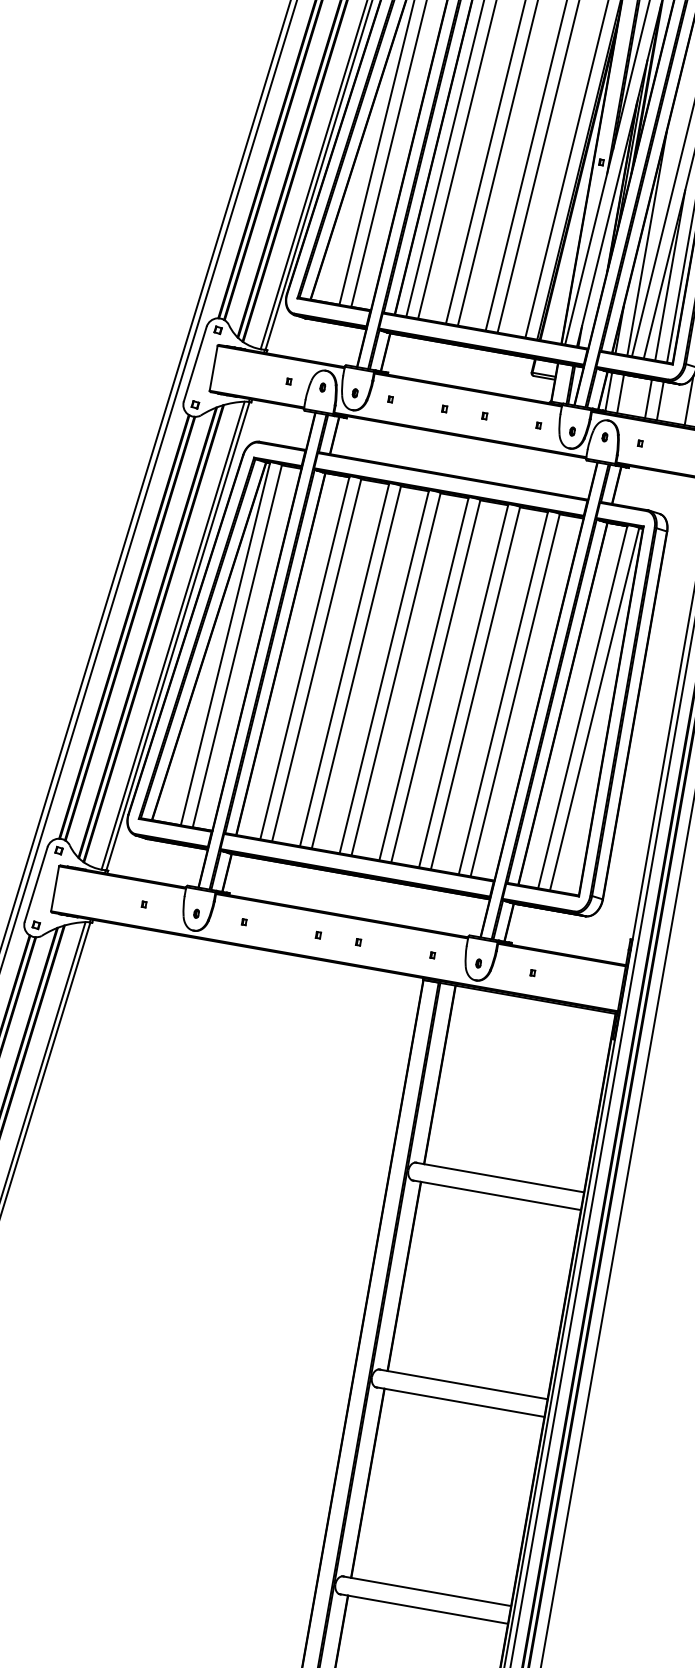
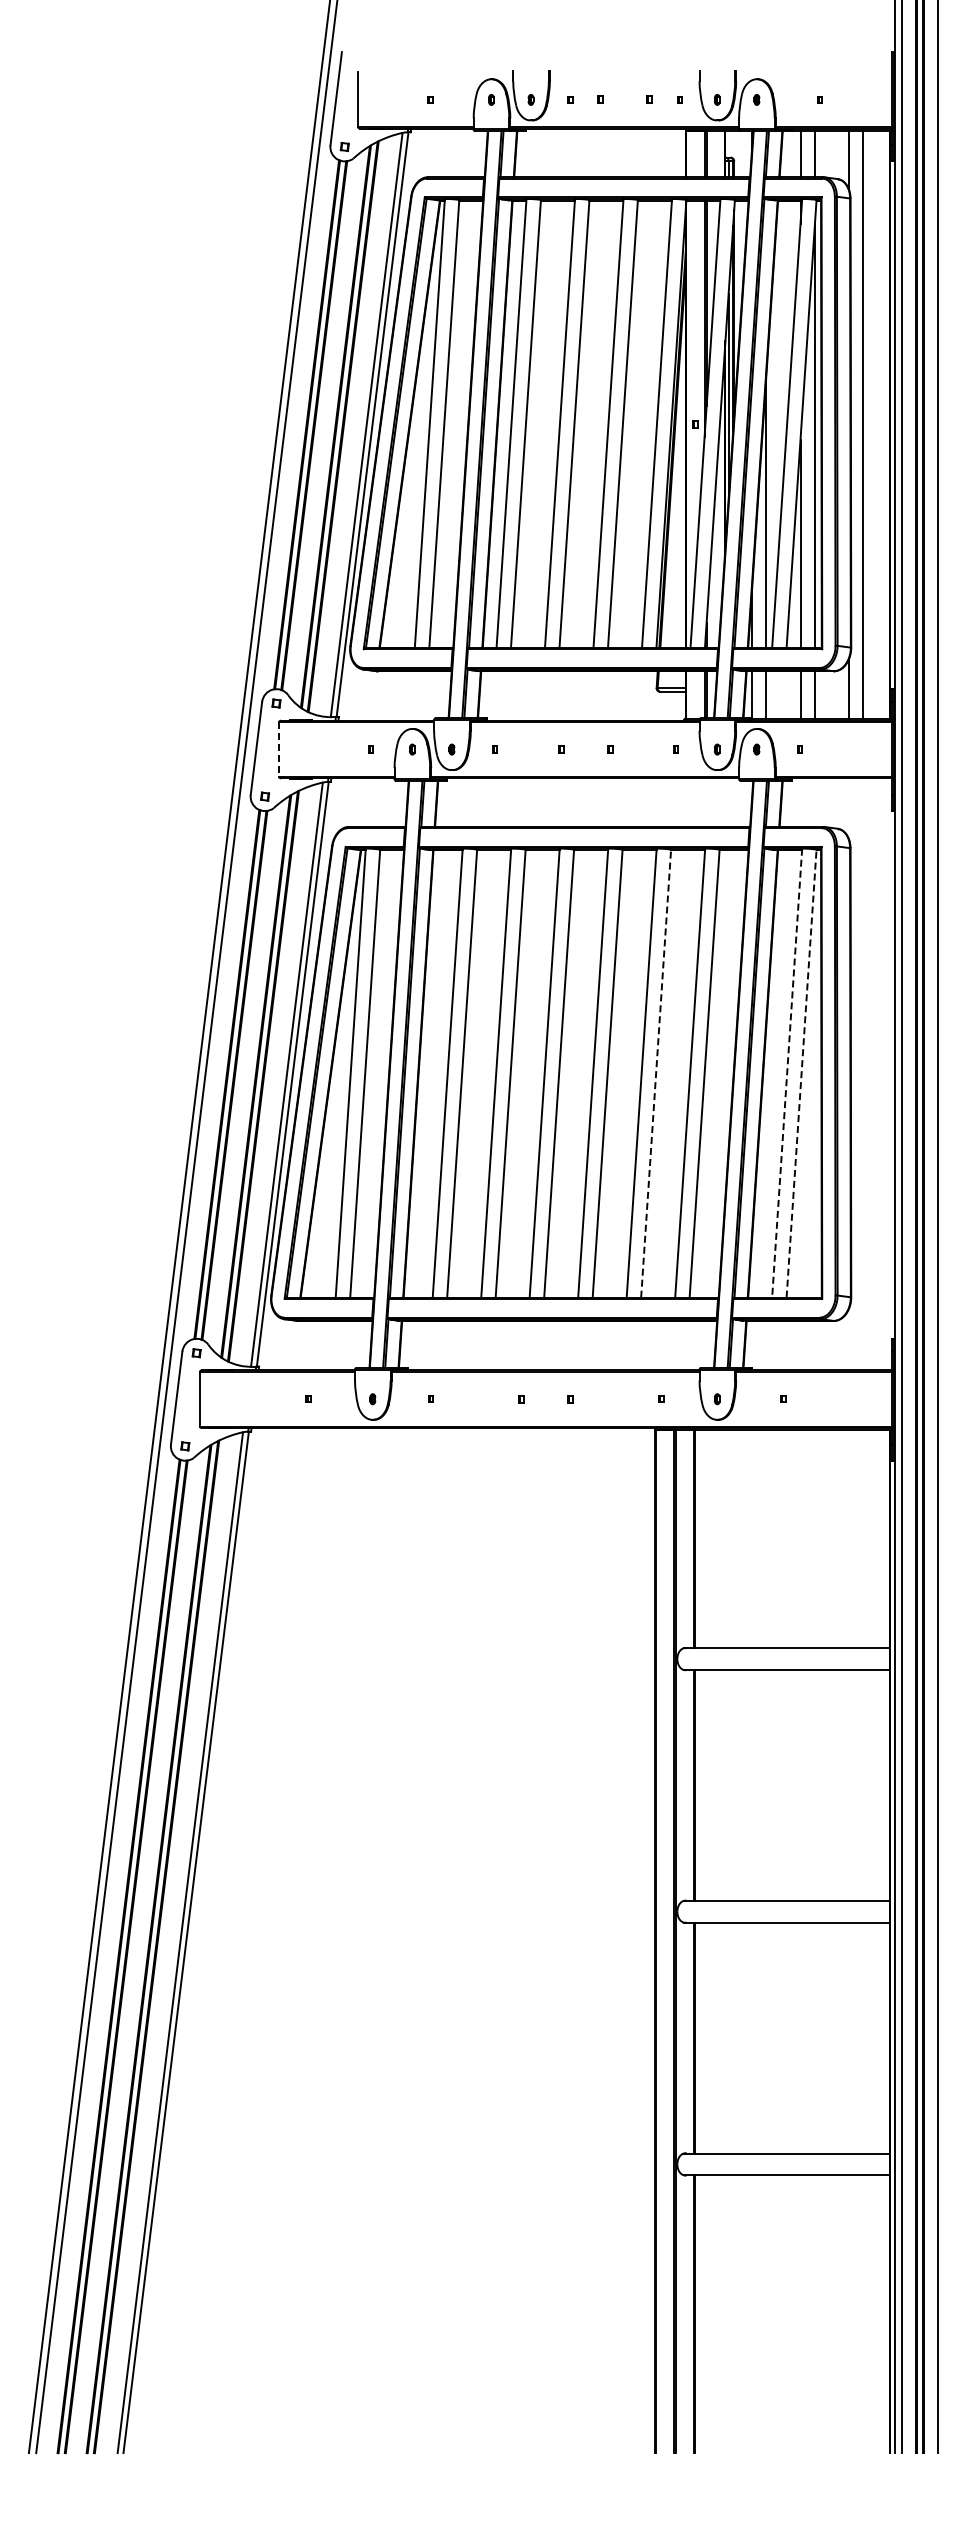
line: (213, 369) -> (279, 750), solid -> dashed
line: (475, 688) -> (656, 1073), solid -> dashed
line: (583, 706) -> (787, 1073), solid -> dashed
line: (594, 708) -> (801, 1073), solid -> dashed

